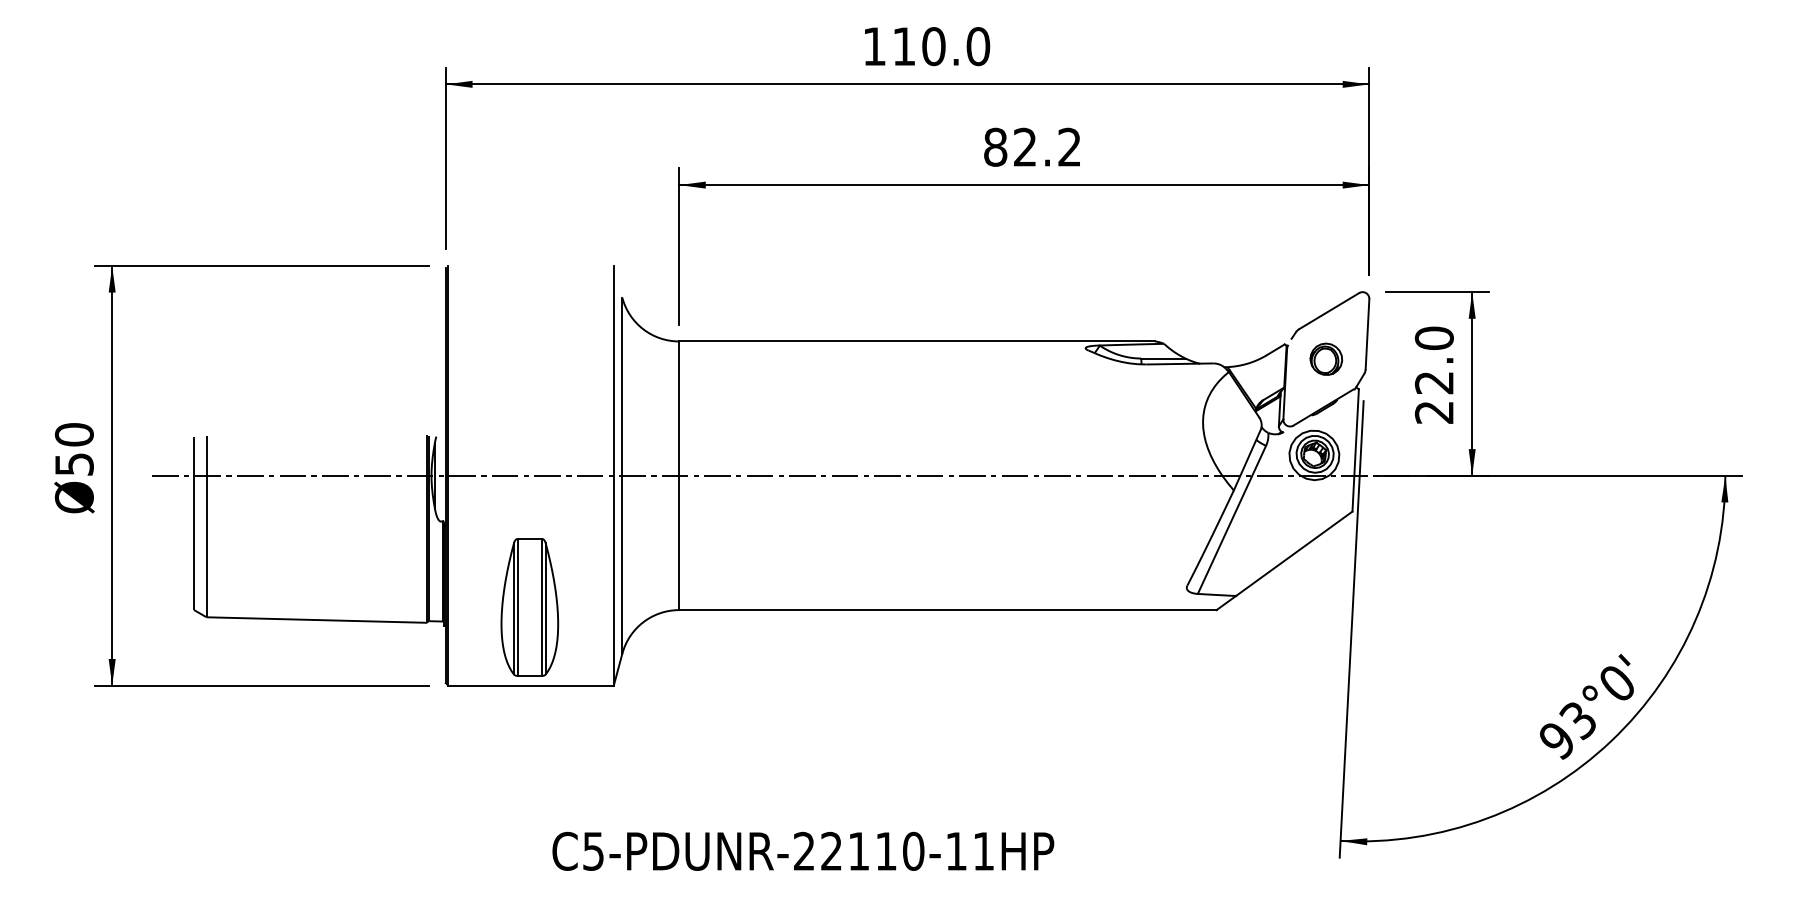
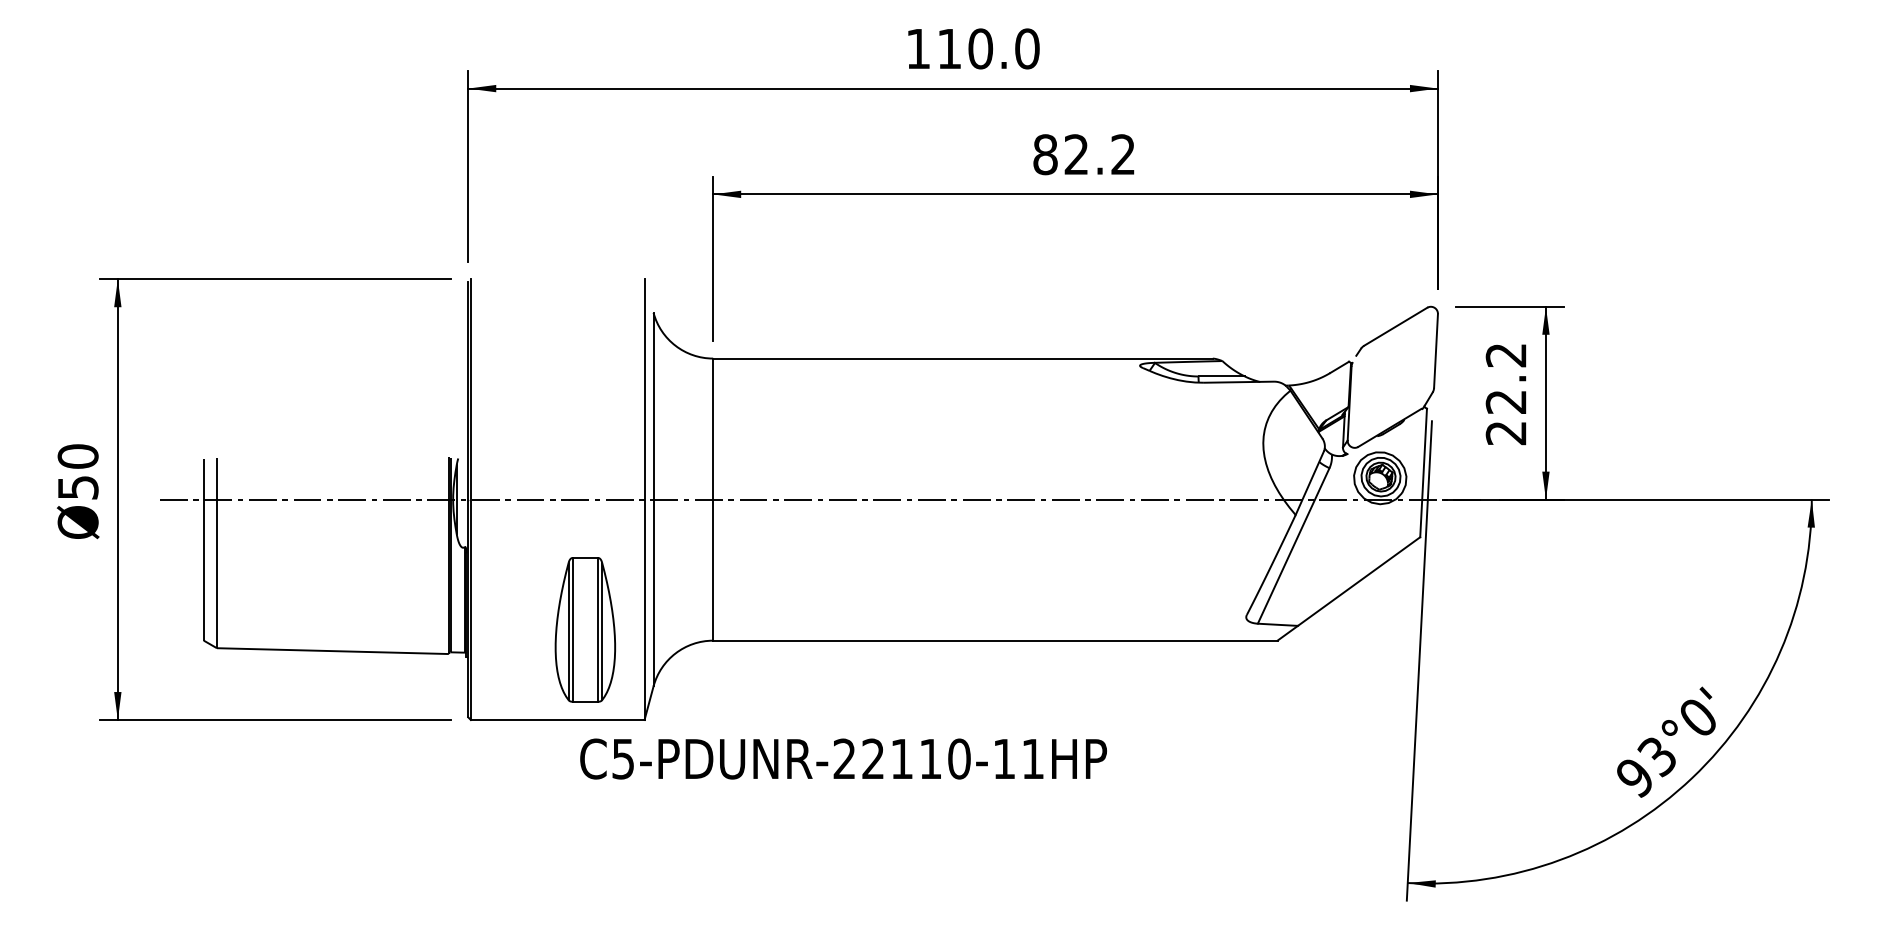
text: (1433, 338) -> (1505, 355), 22.0 -> 22.2
part: (1326, 358) -> (1392, 376), removed
part: (528, 607) -> (584, 629), moved
text: (803, 850) -> (843, 758), moved

